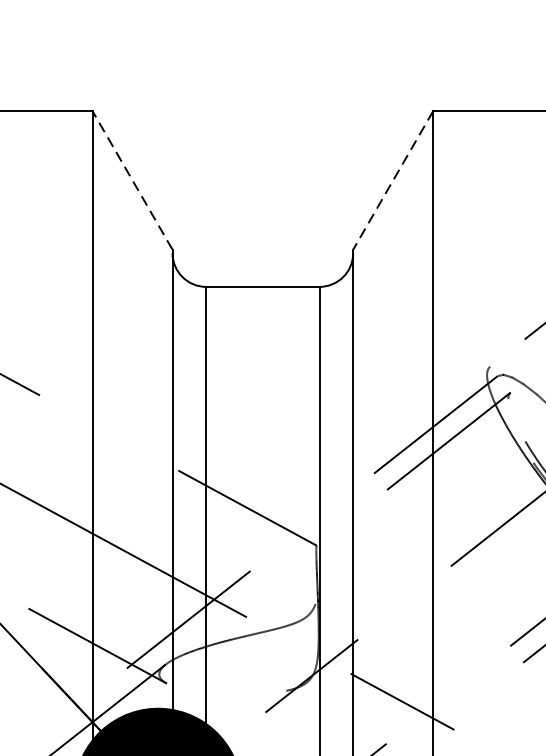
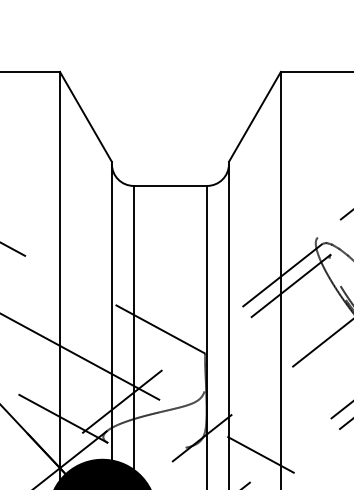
line: (131, 179) -> (85, 116), dashed -> solid
line: (392, 179) -> (254, 116), dashed -> solid

